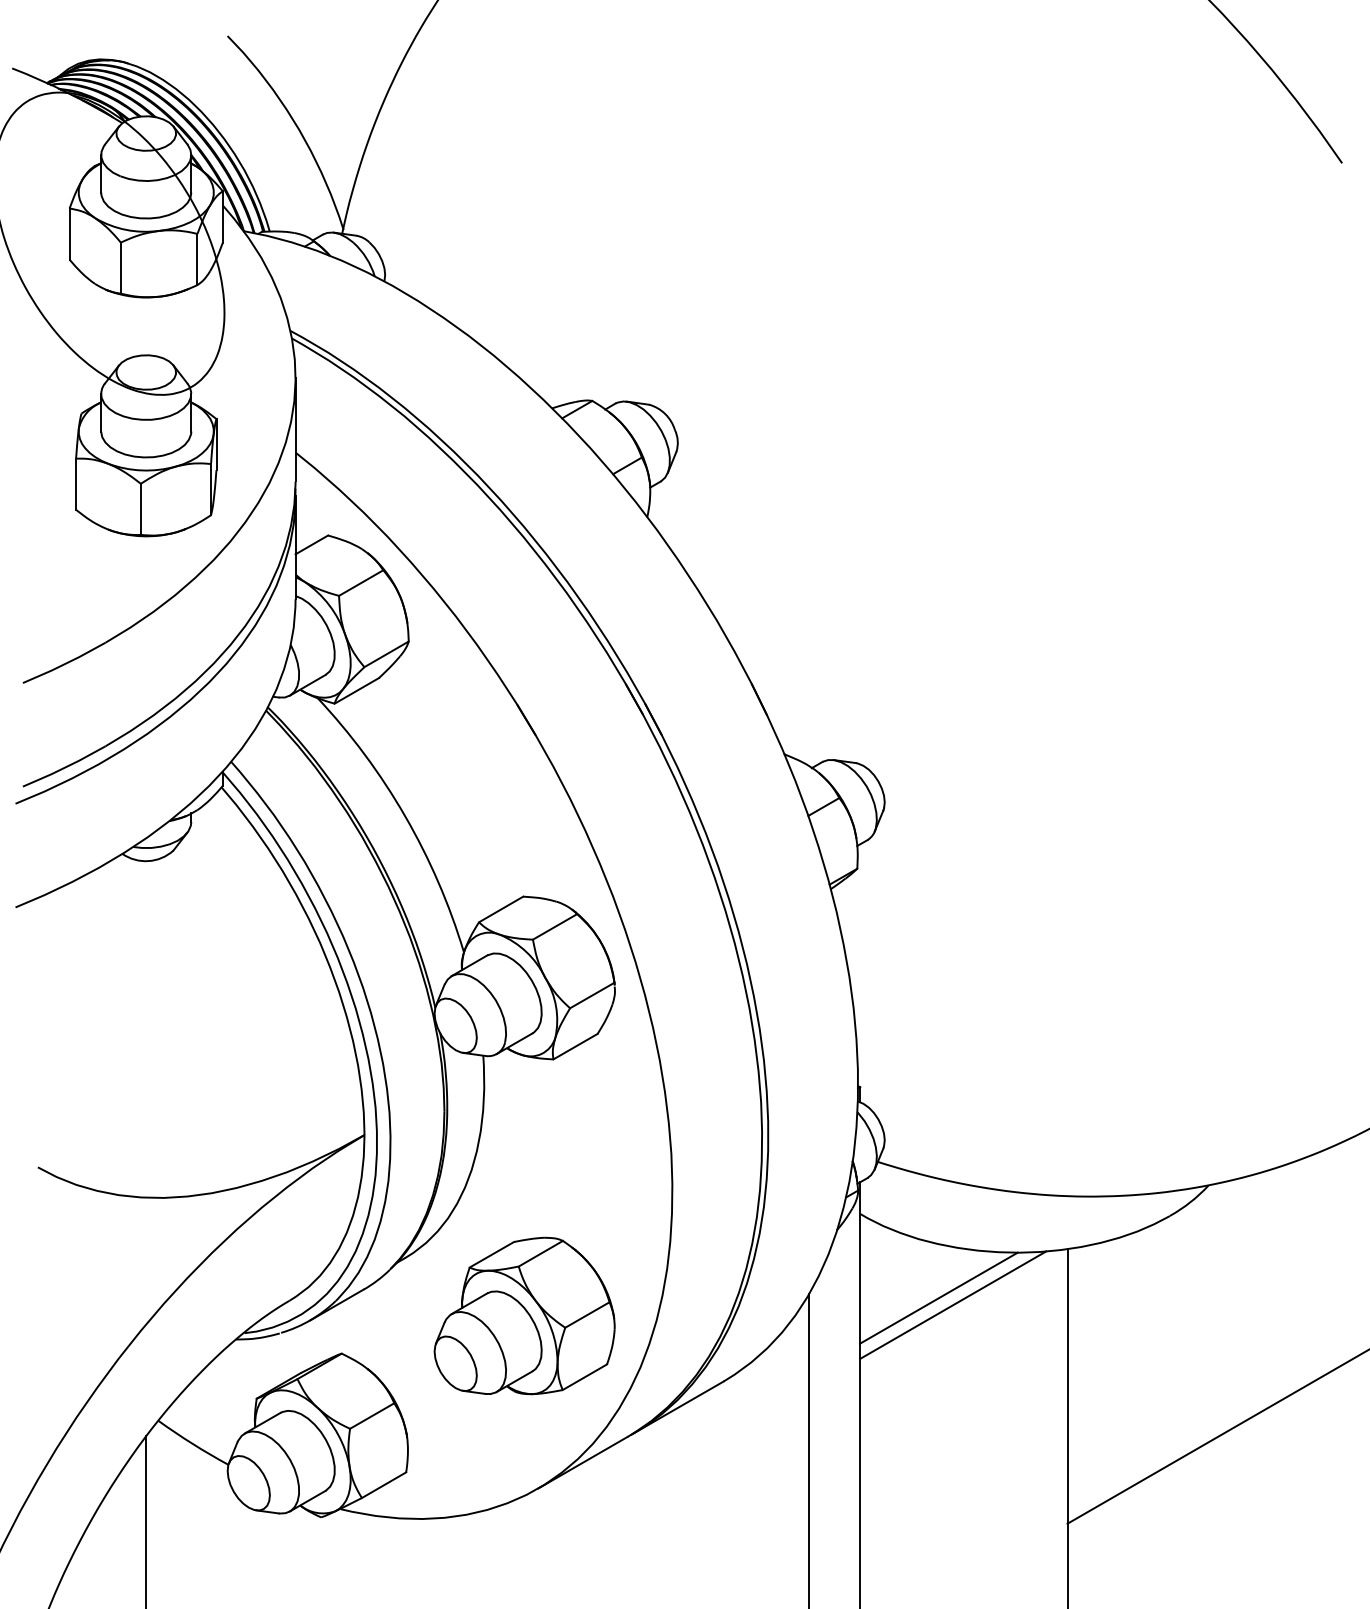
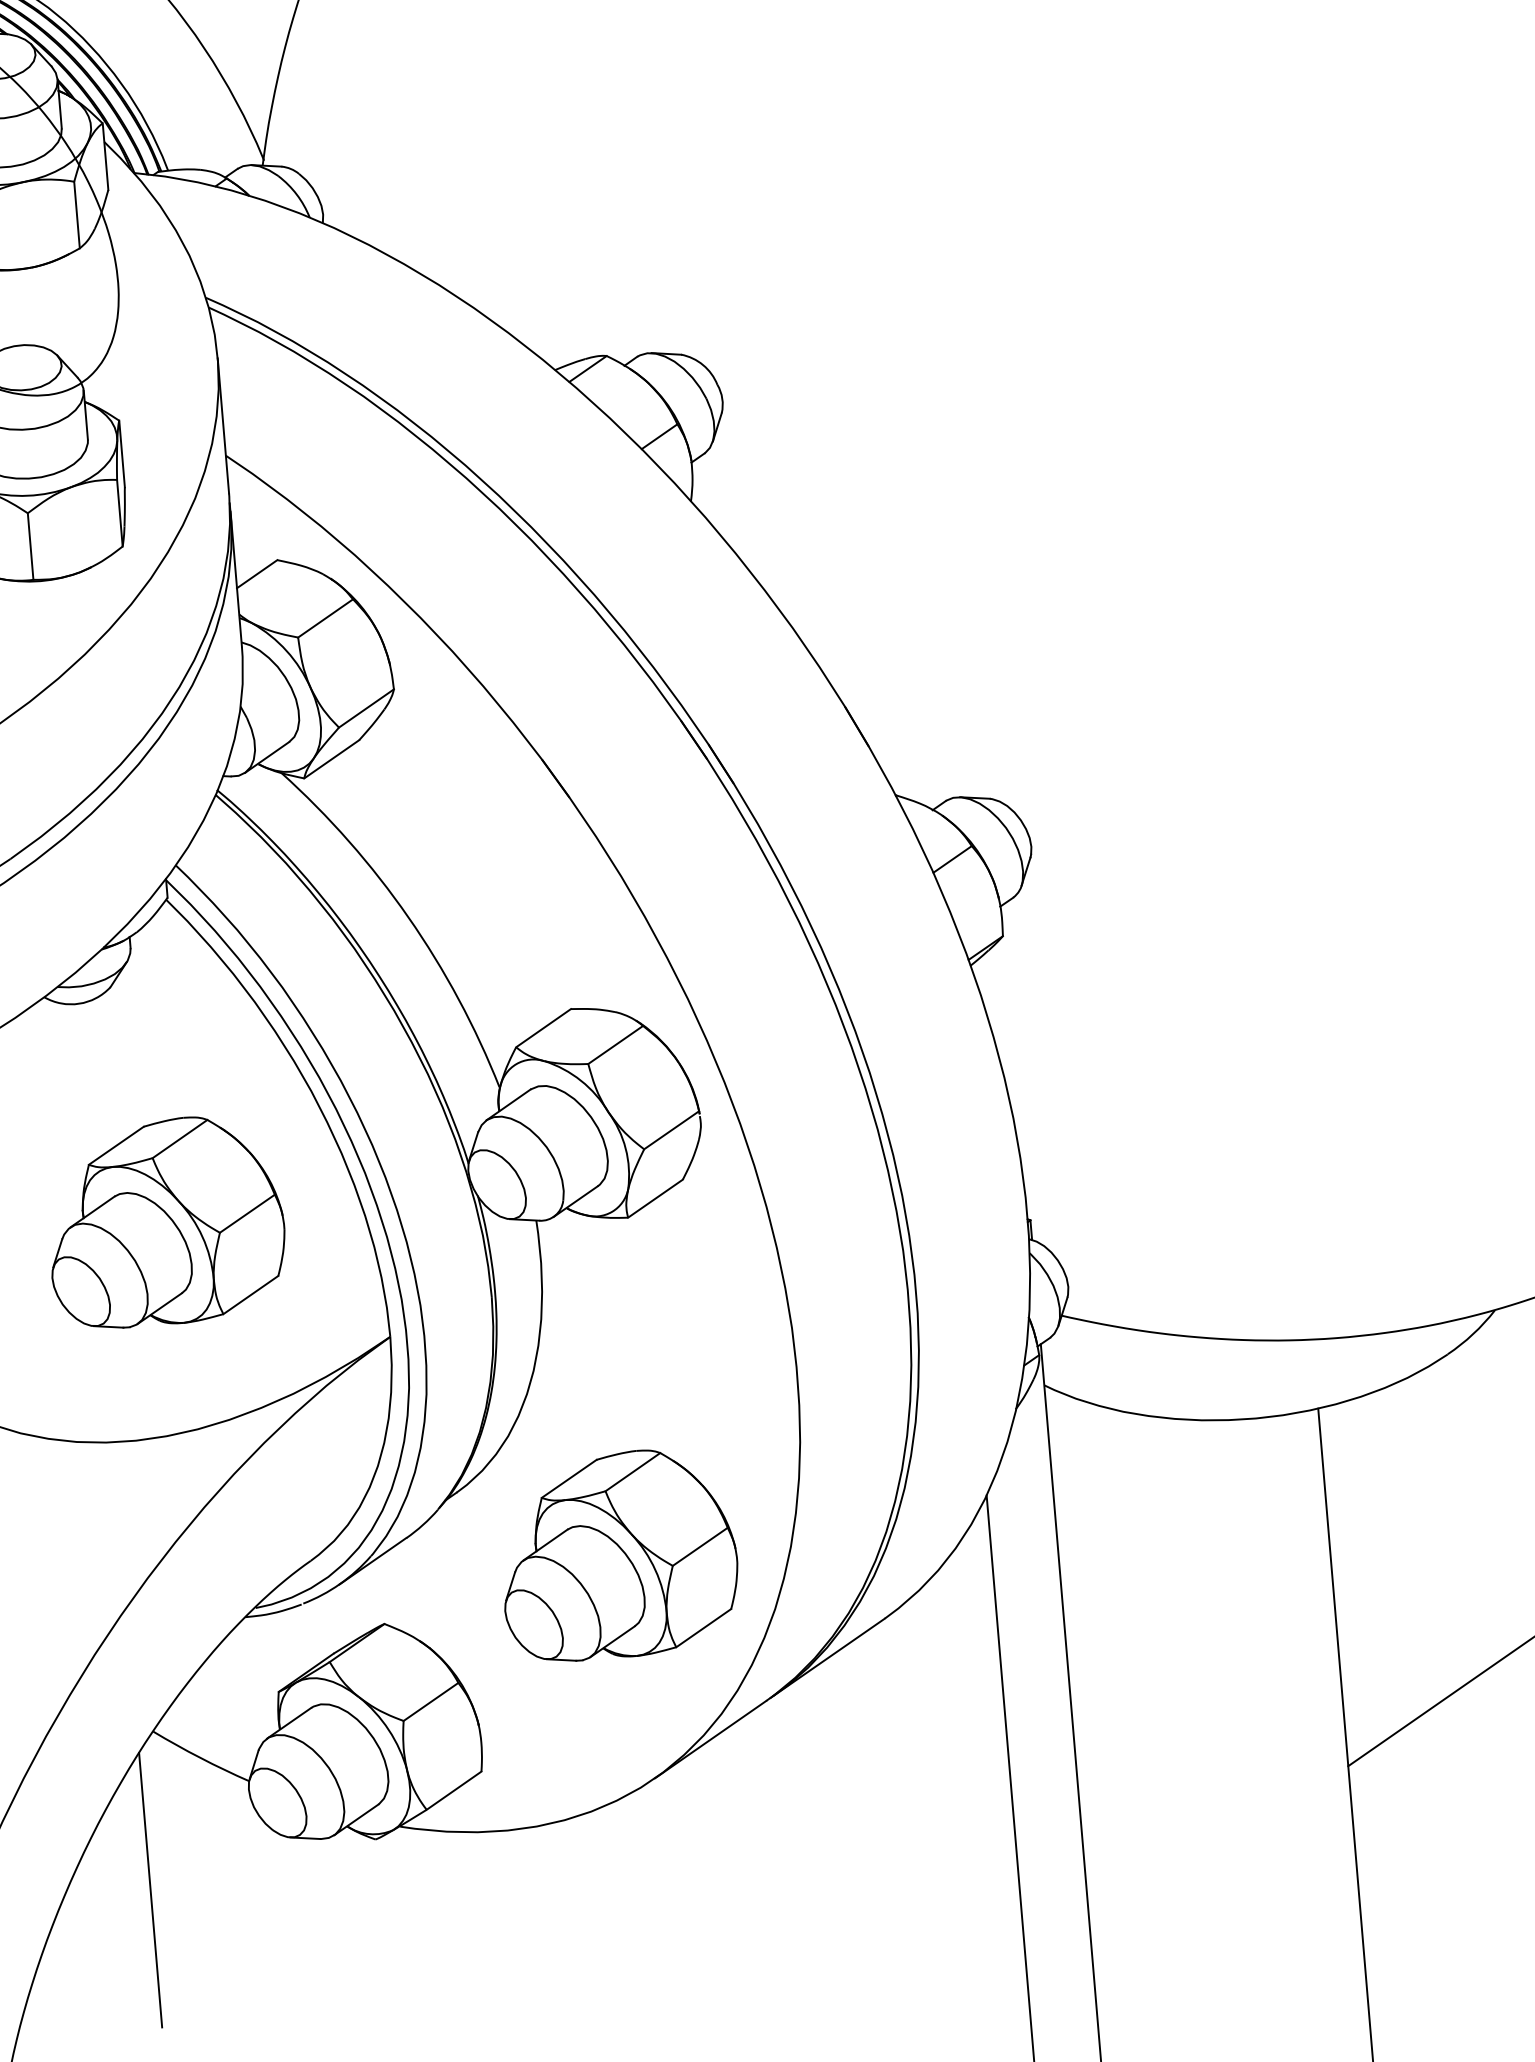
part: (200, 1032) -> (165, 1221), added
line: (938, 1297) -> (1155, 1485), removed
line: (953, 1304) -> (1175, 1493), removed

